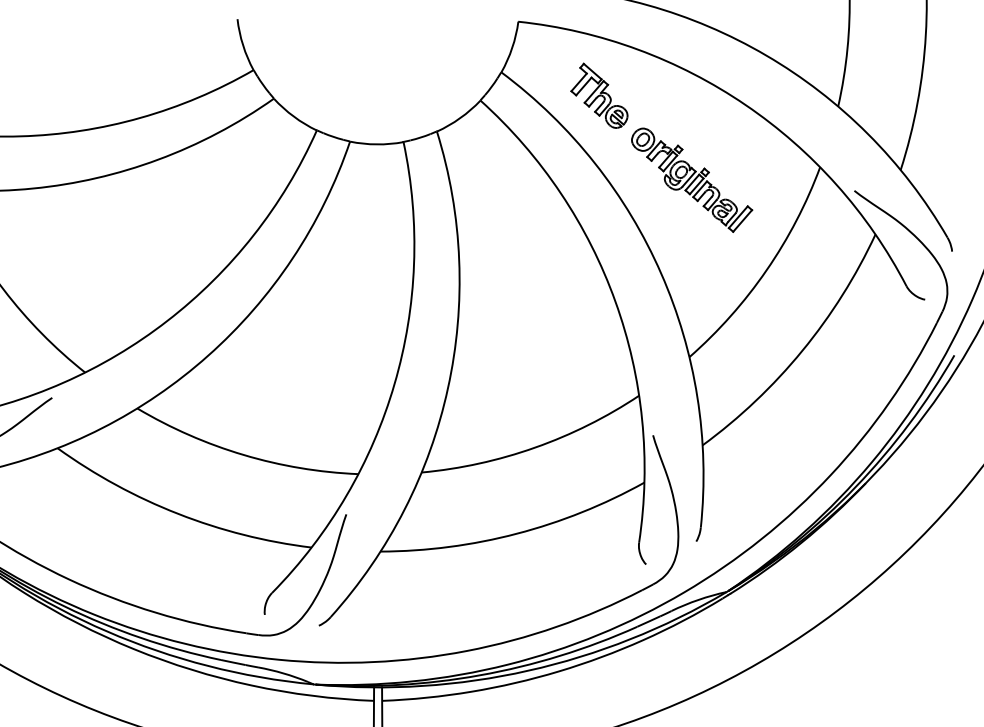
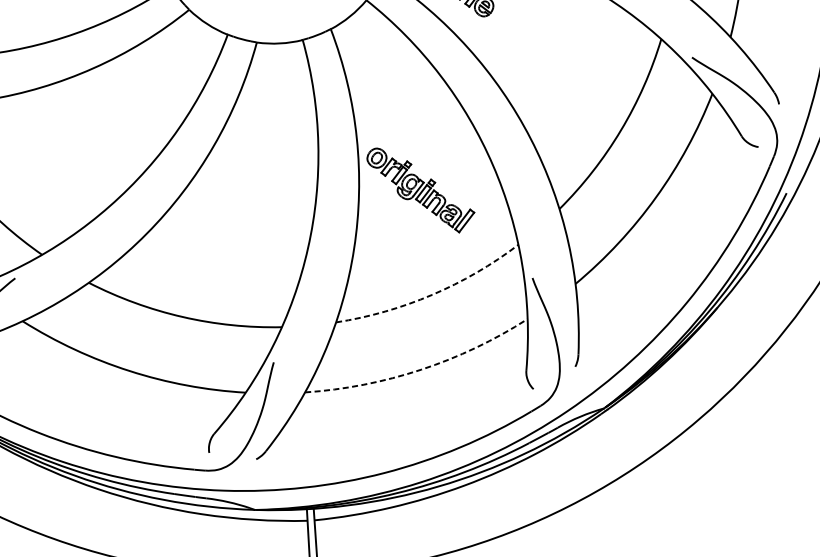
part: (692, 179) -> (421, 189), moved
arc: (535, 447) -> (432, 294), solid -> dashed
arc: (516, 533) -> (420, 369), solid -> dashed

